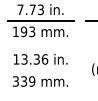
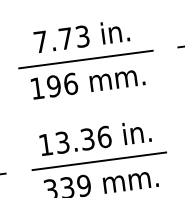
text: (32, 31) -> (71, 83), 193 -> 196
line: (40, 70) -> (98, 161), added

